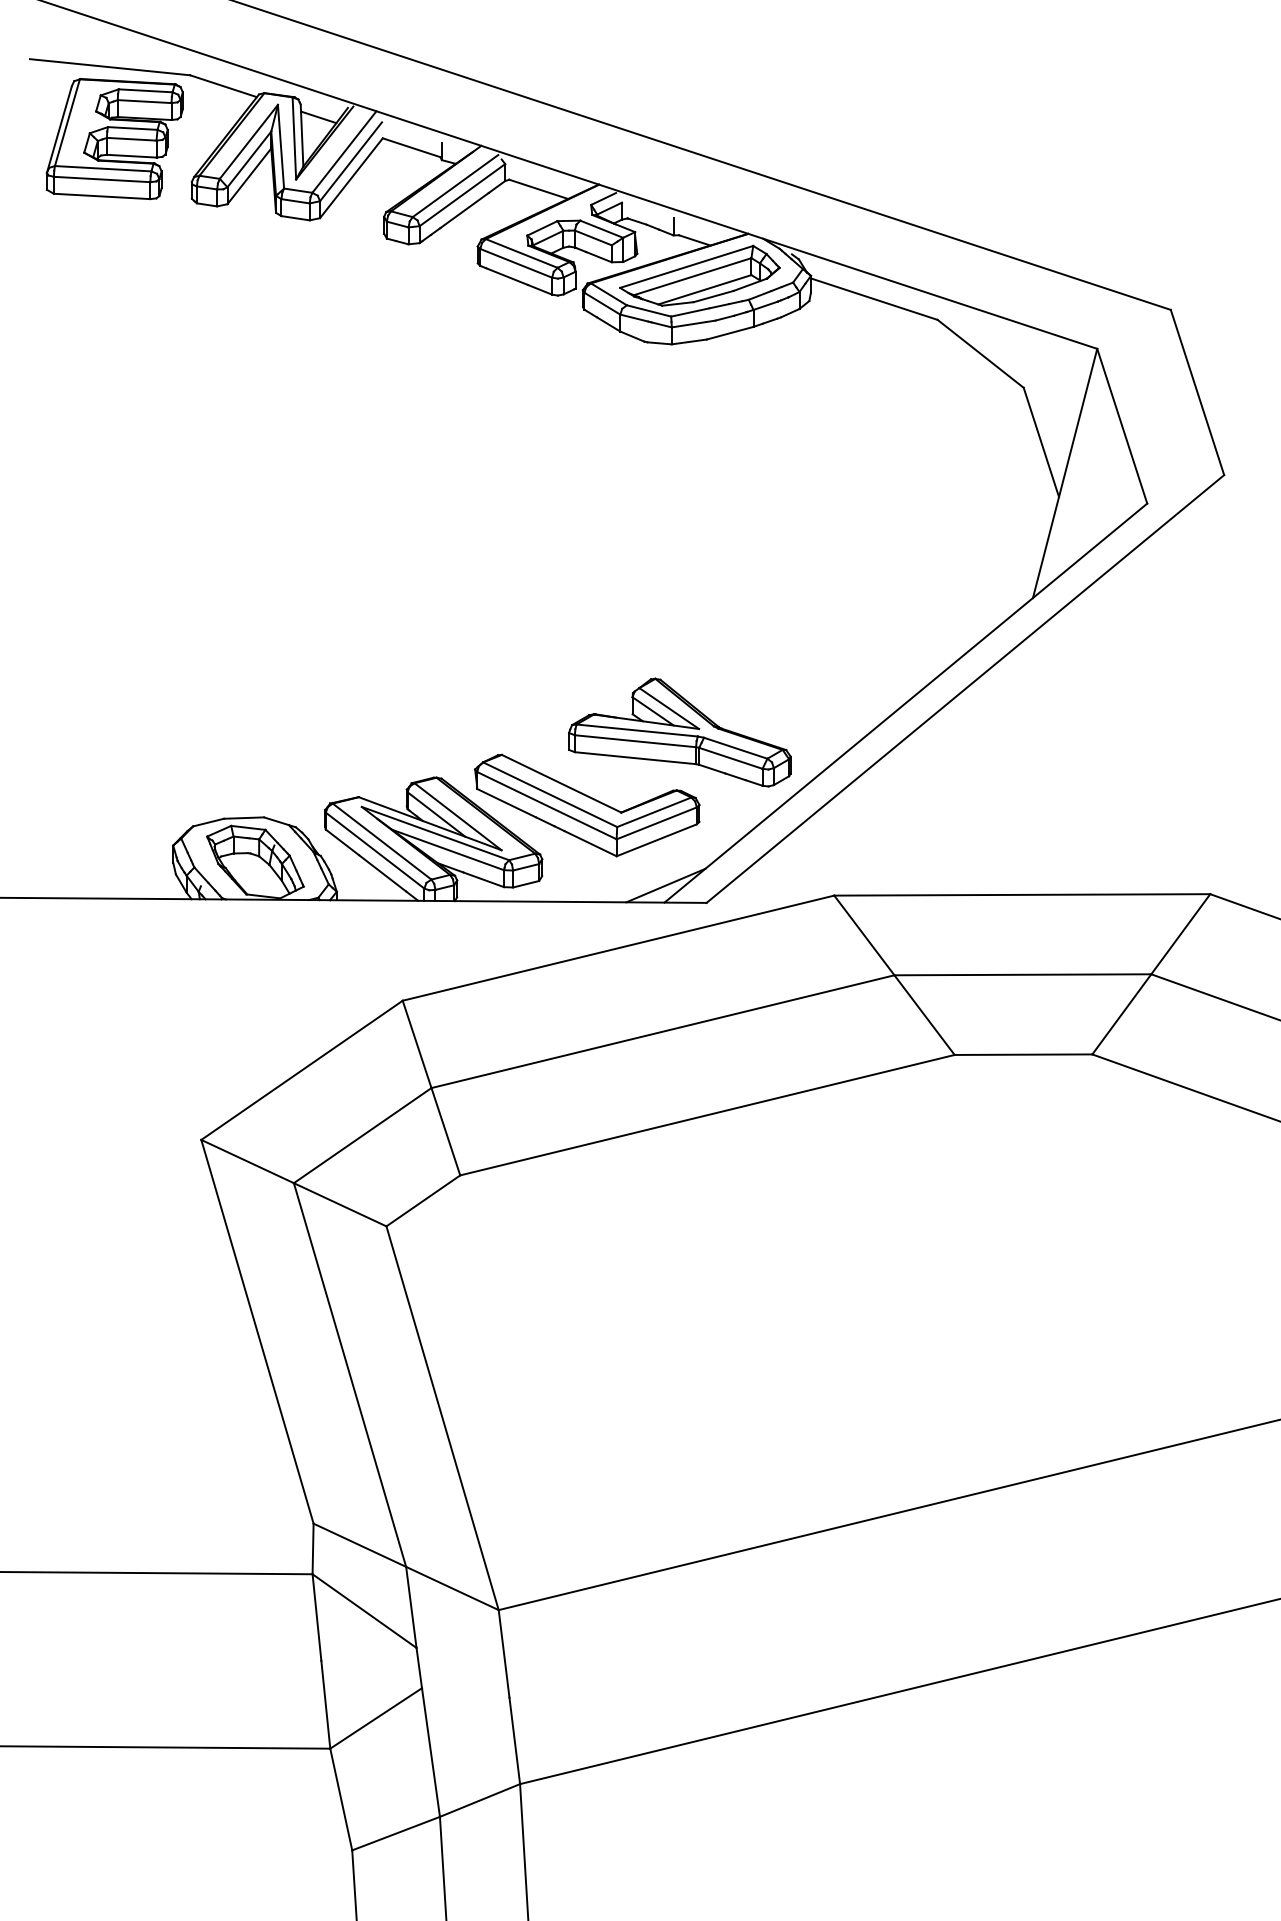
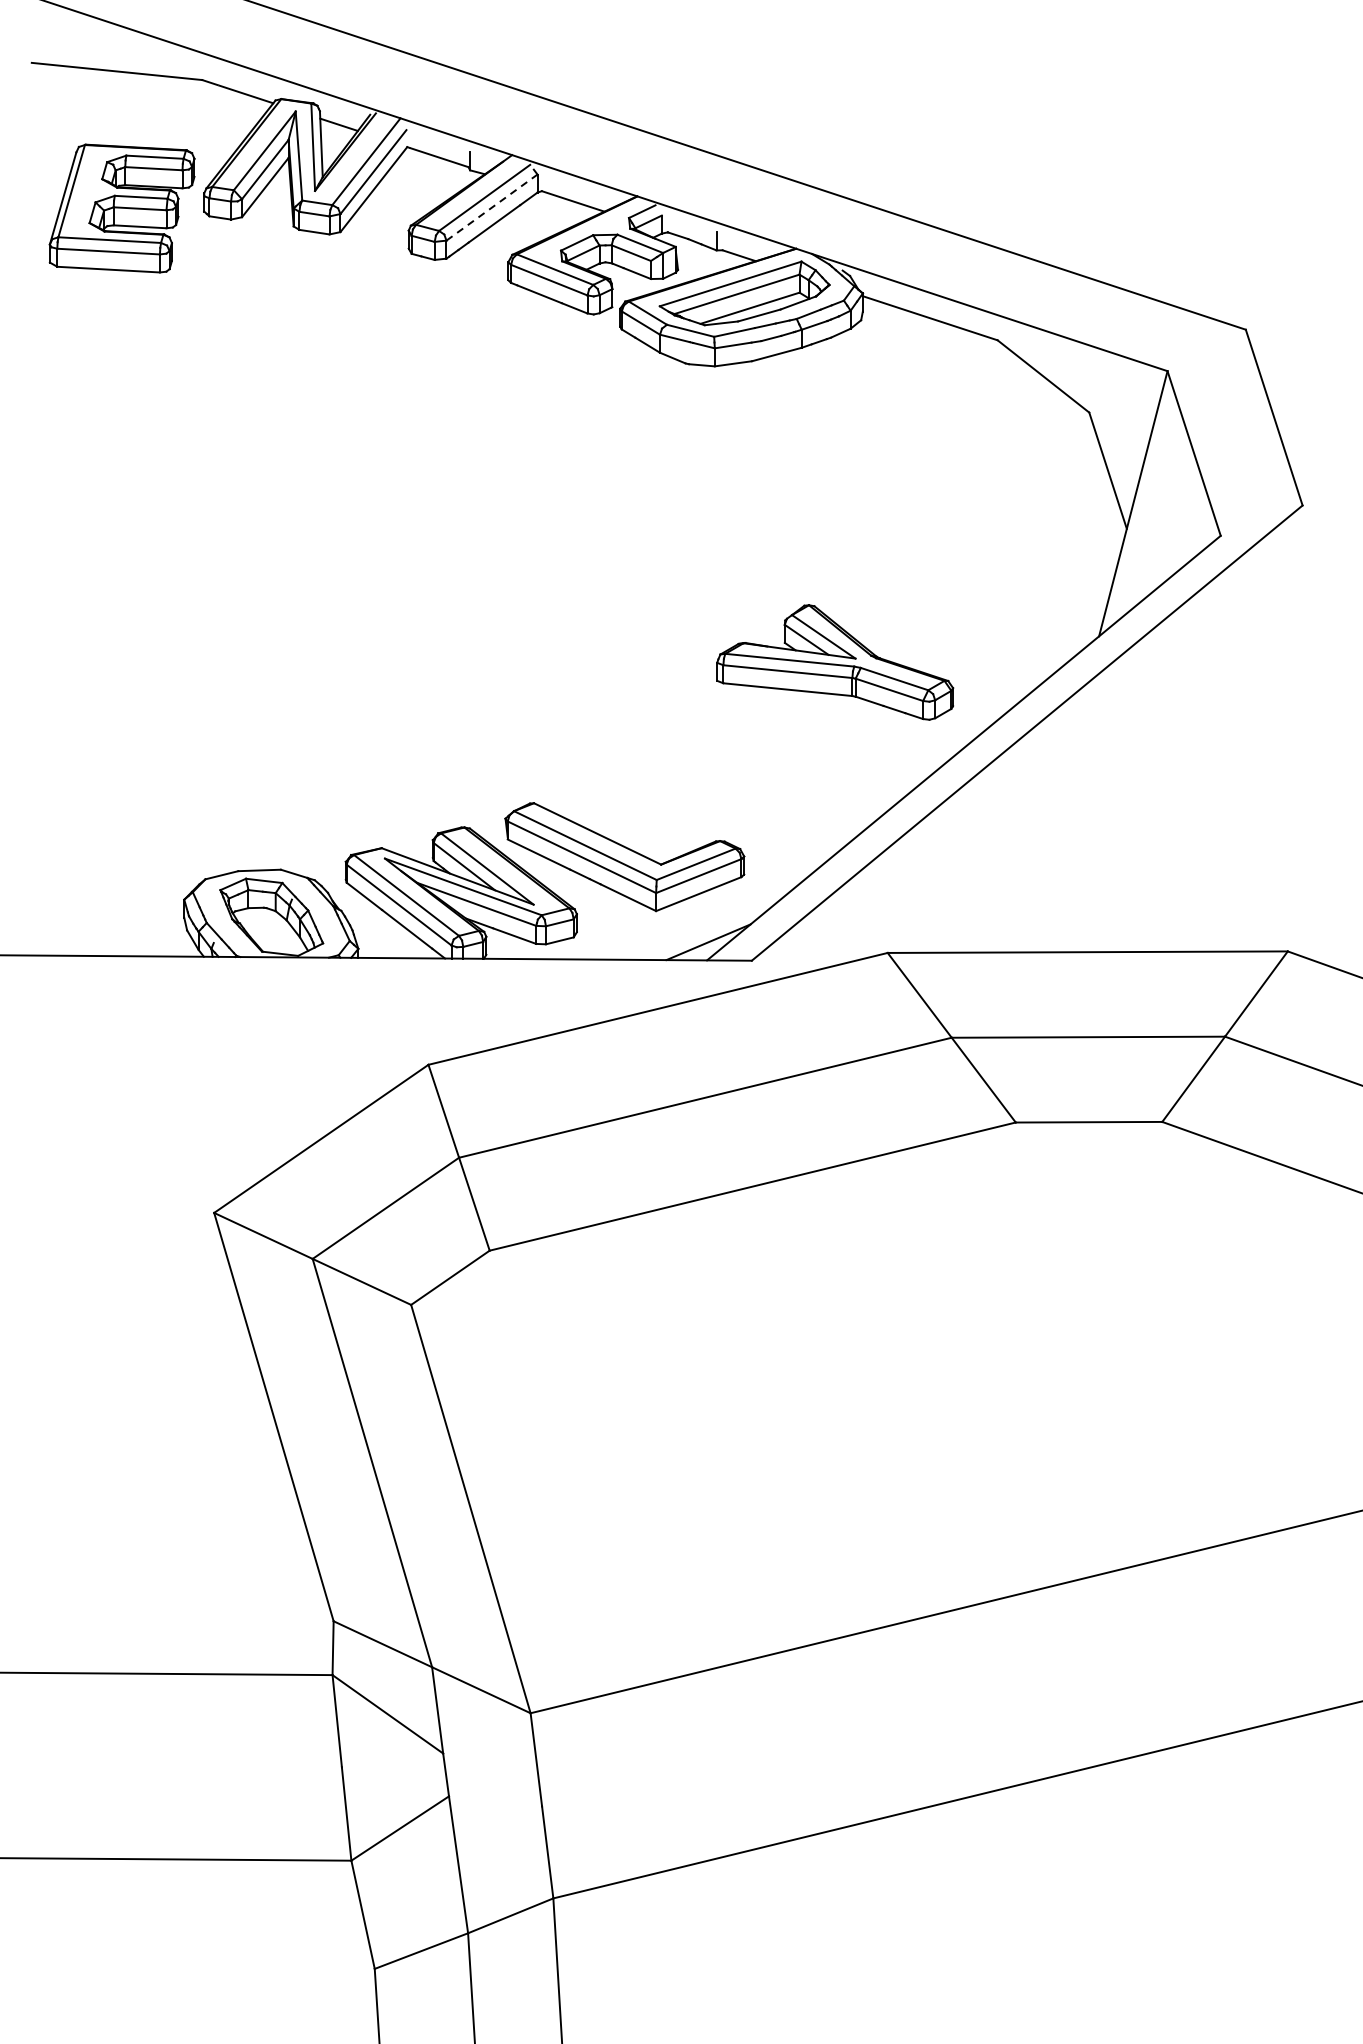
part: (114, 139) -> (121, 209), moved
line: (462, 195) -> (492, 207), solid -> dashed
part: (679, 732) -> (834, 662), moved

